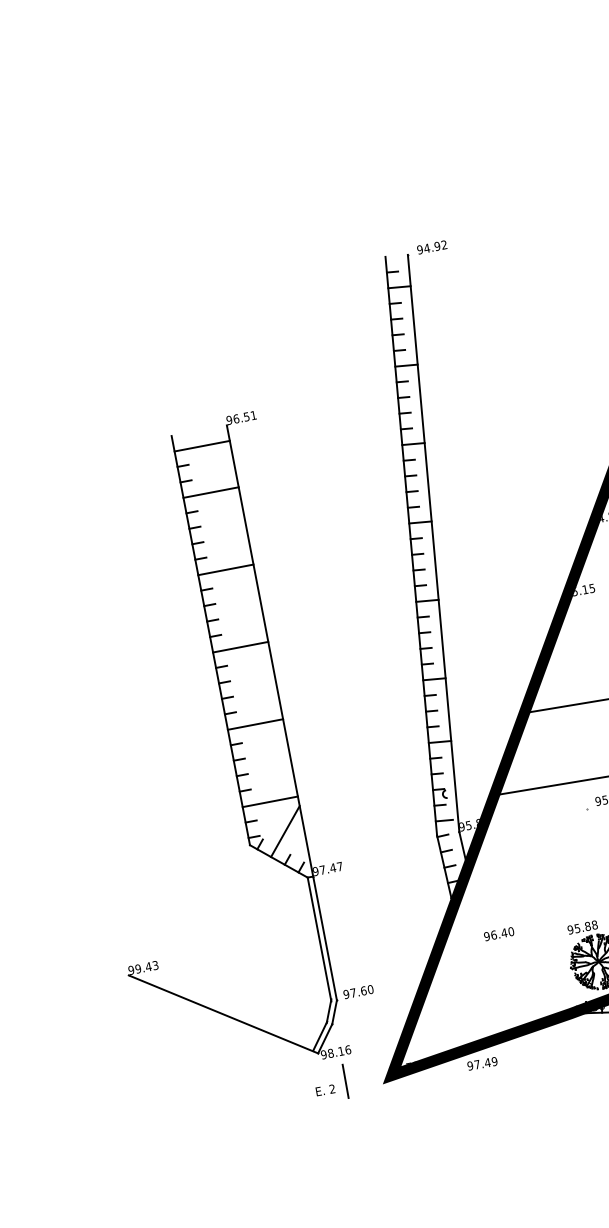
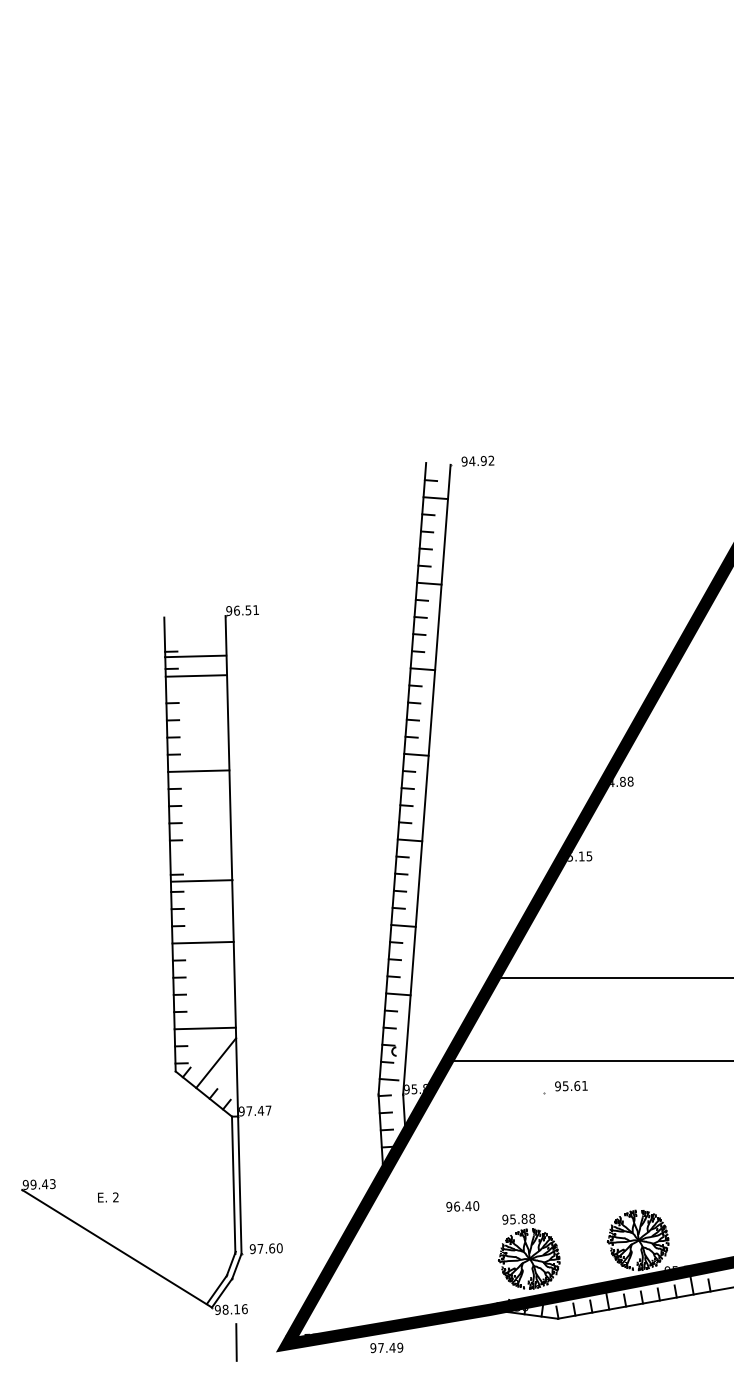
line: (202, 445) -> (196, 675), moved
line: (210, 492) -> (195, 656), moved
line: (240, 646) -> (201, 880), moved
text: (498, 934) -> (462, 1206), moved
text: (325, 1090) -> (108, 1197), moved

